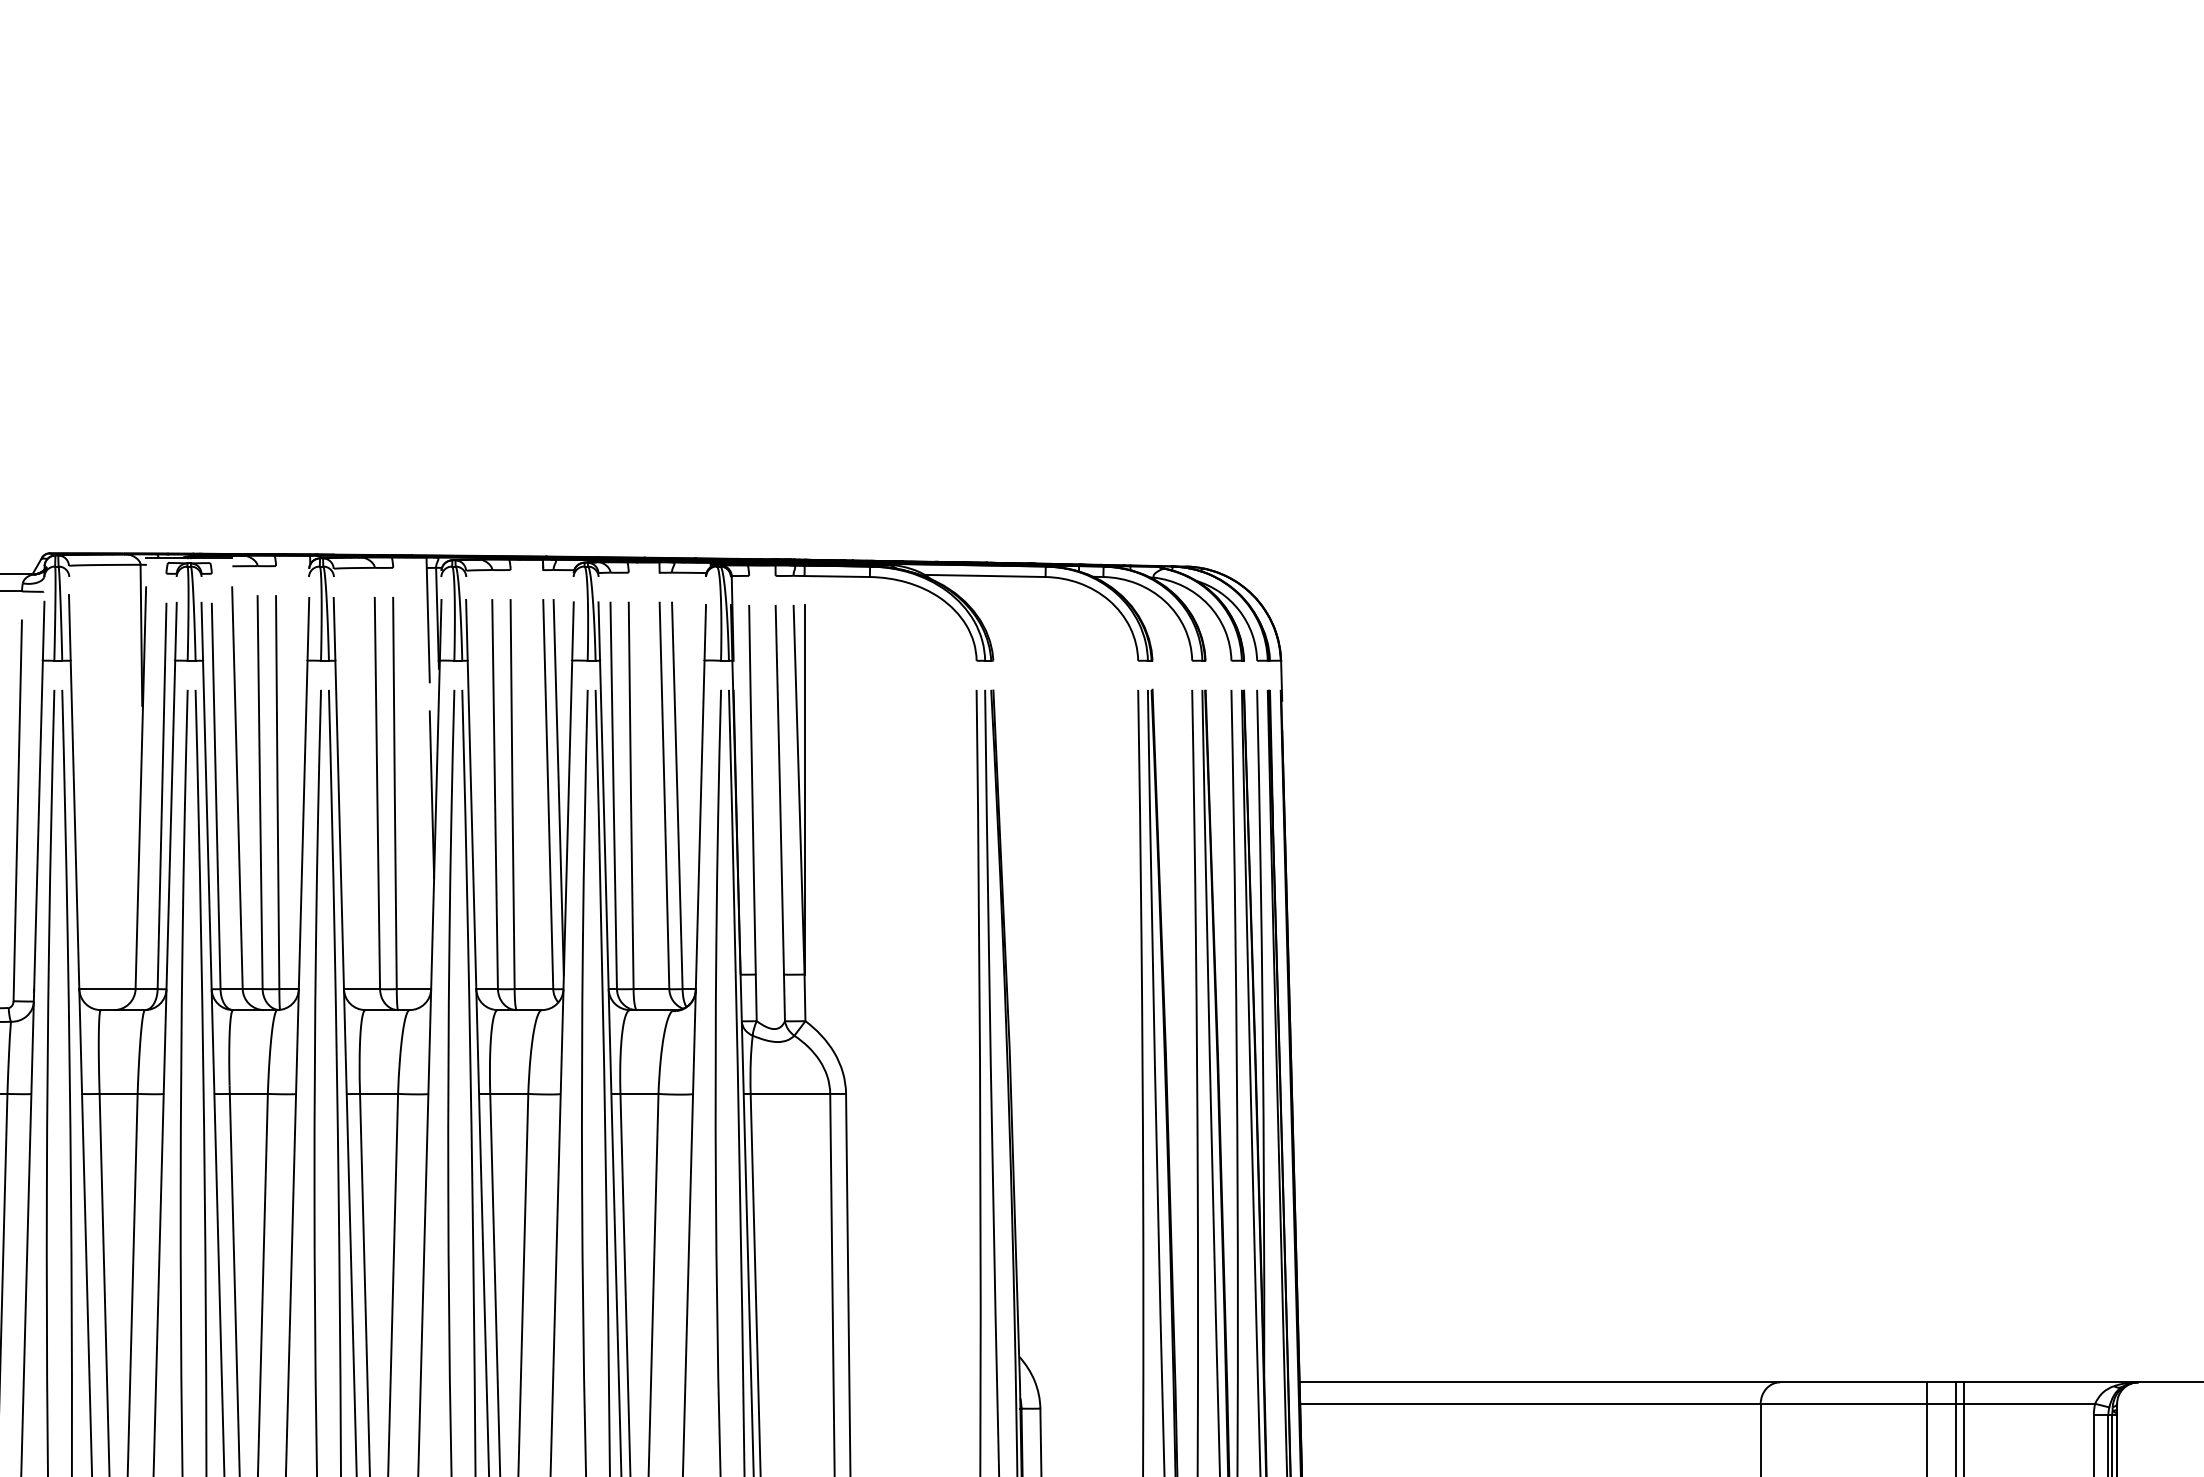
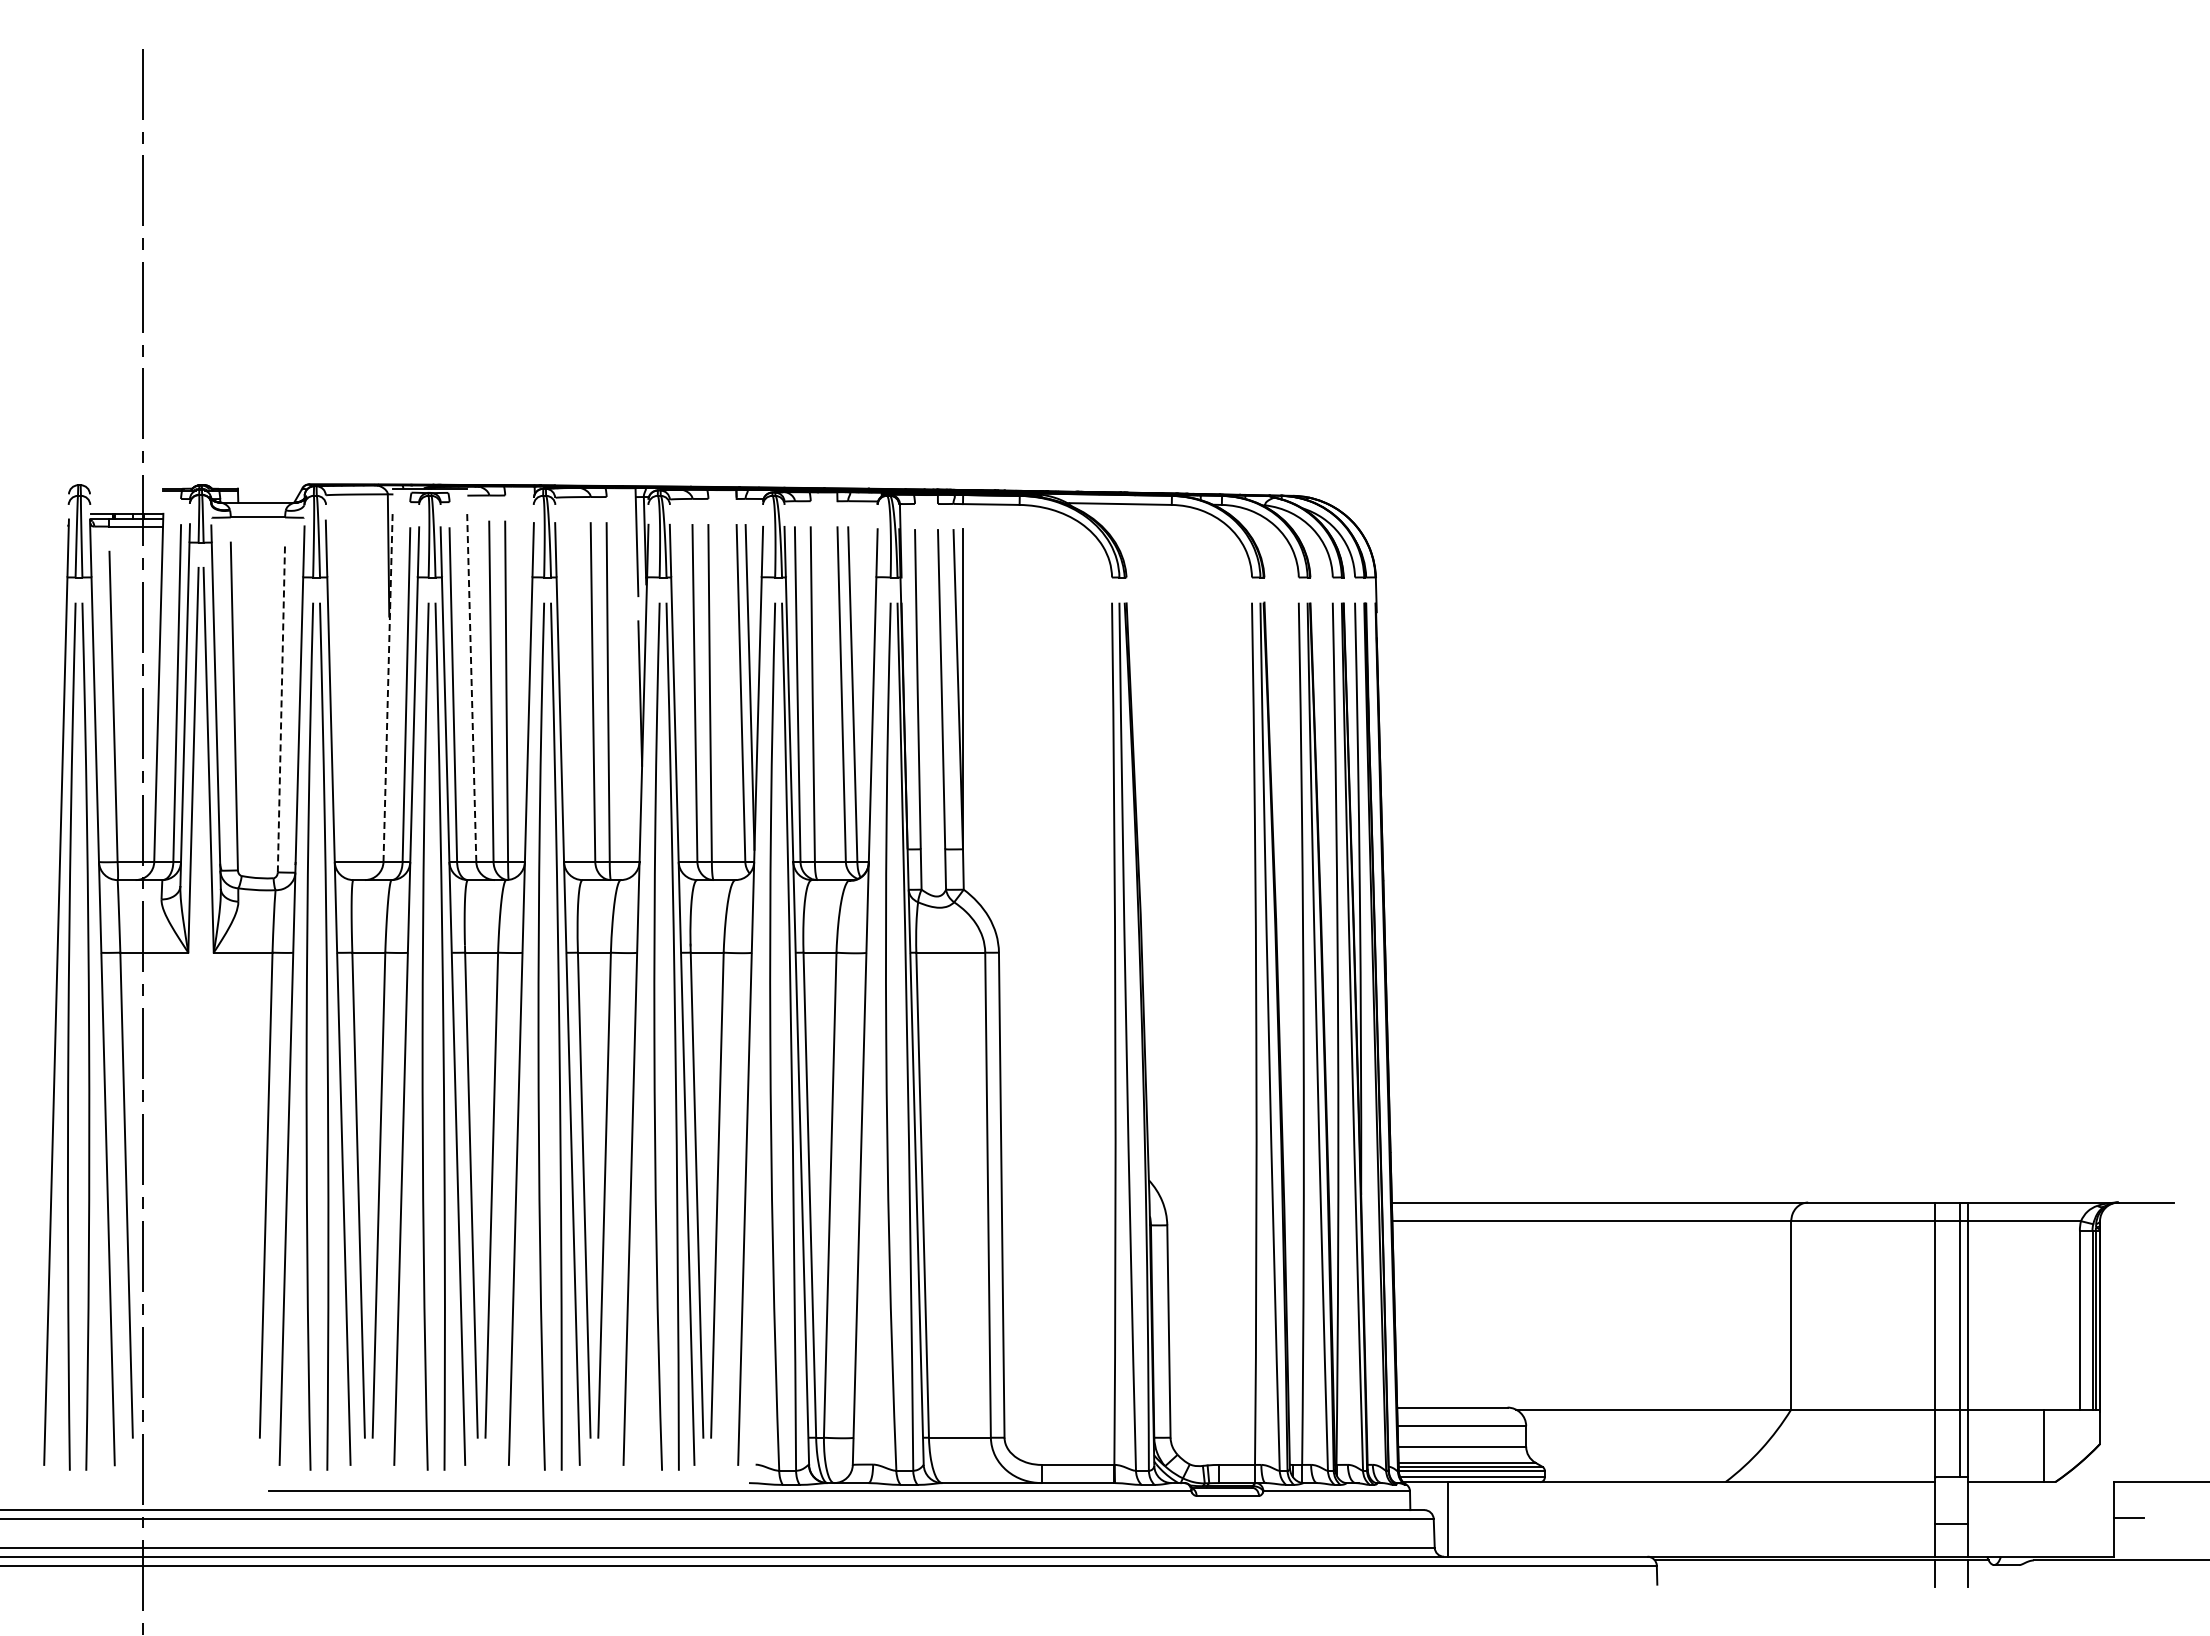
line: (141, 787) -> (388, 687), solid -> dashed
line: (237, 787) -> (471, 687), solid -> dashed
line: (17, 810) -> (281, 707), solid -> dashed

